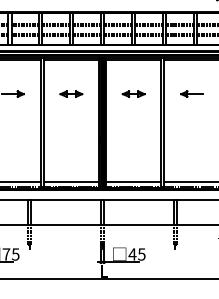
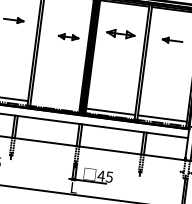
part: (71, 93) -> (68, 36), moved
part: (133, 93) -> (120, 33), size x1.4
line: (70, 181) -> (54, 104), removed

